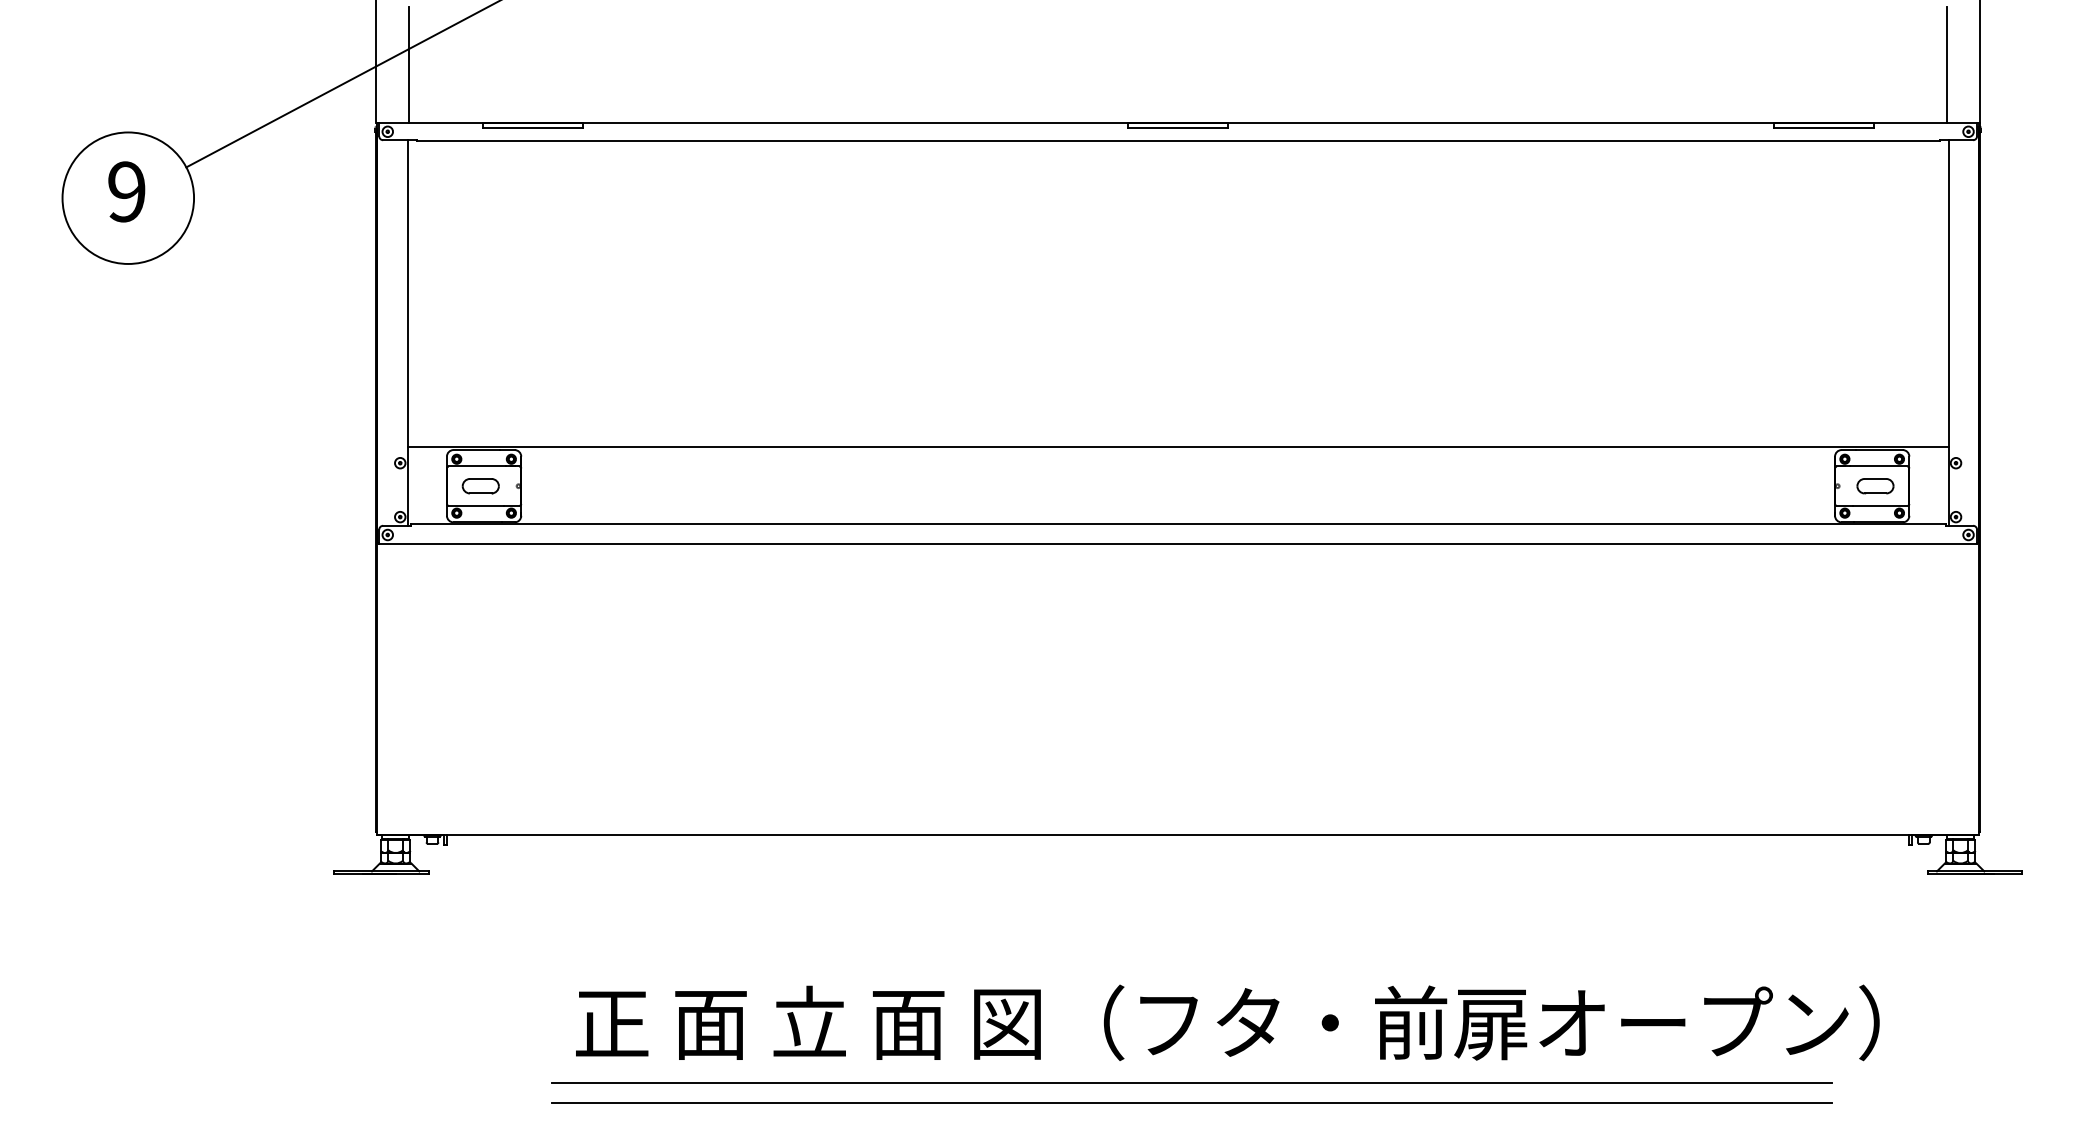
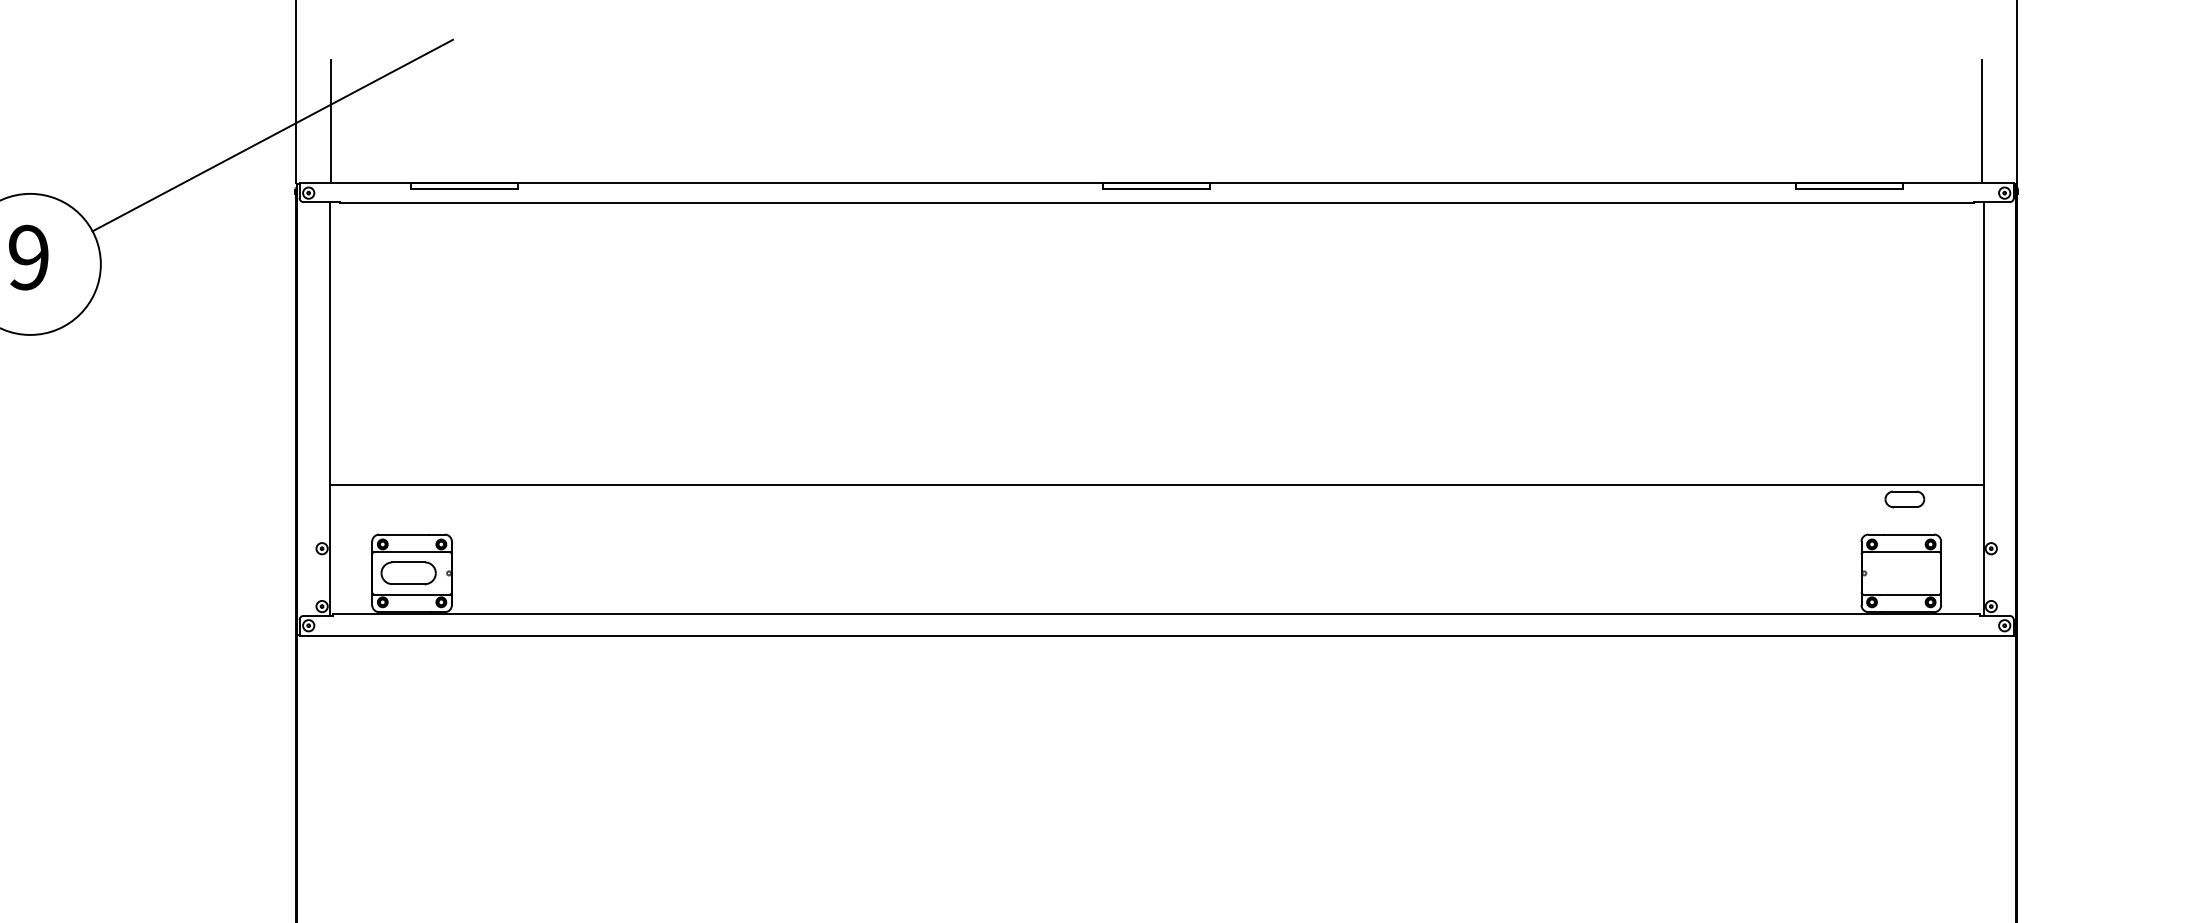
line: (1177, 447) -> (1156, 484), moved
part: (480, 486) -> (408, 573), size x1.4
part: (1875, 486) -> (1904, 499), moved

